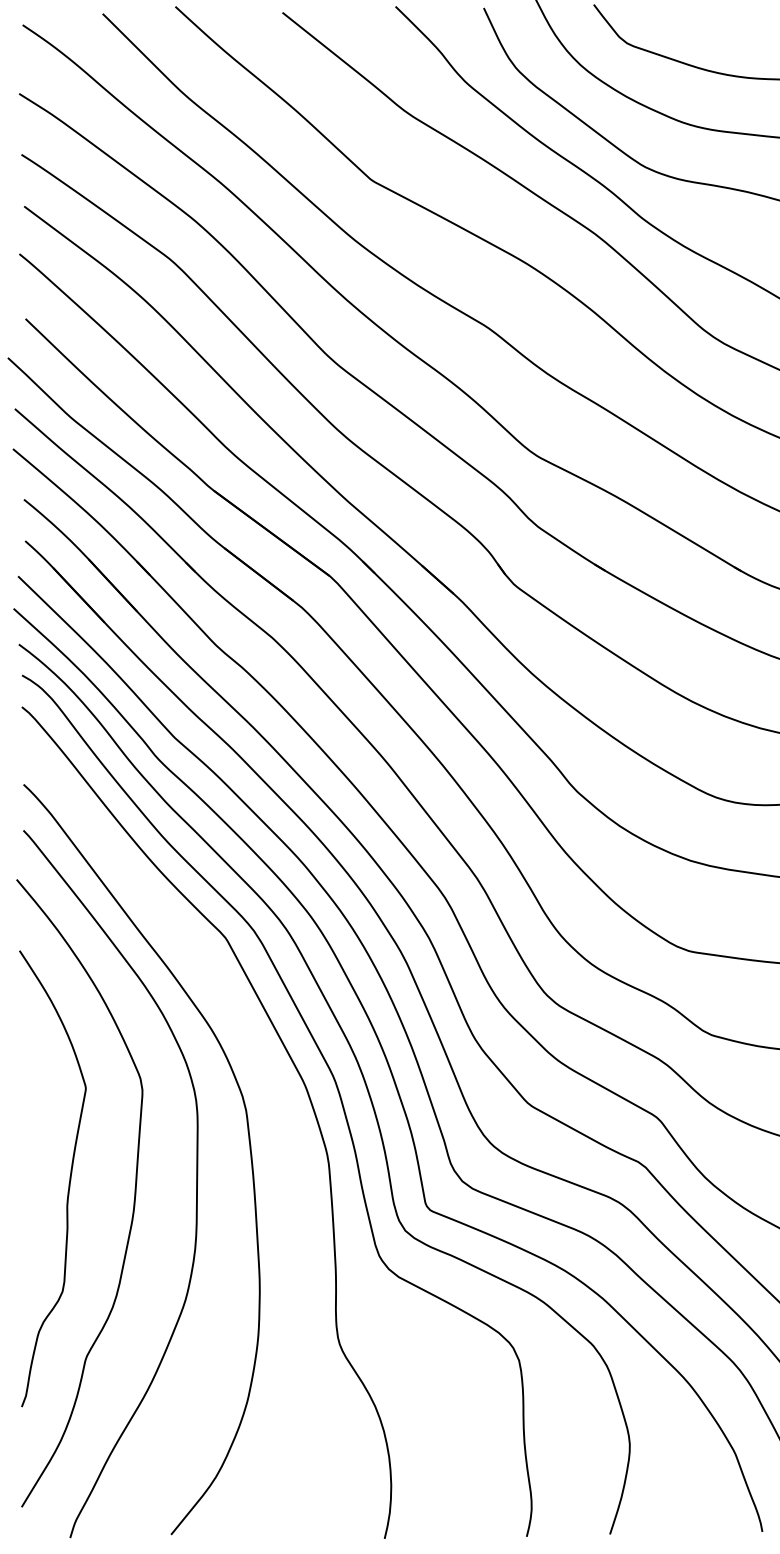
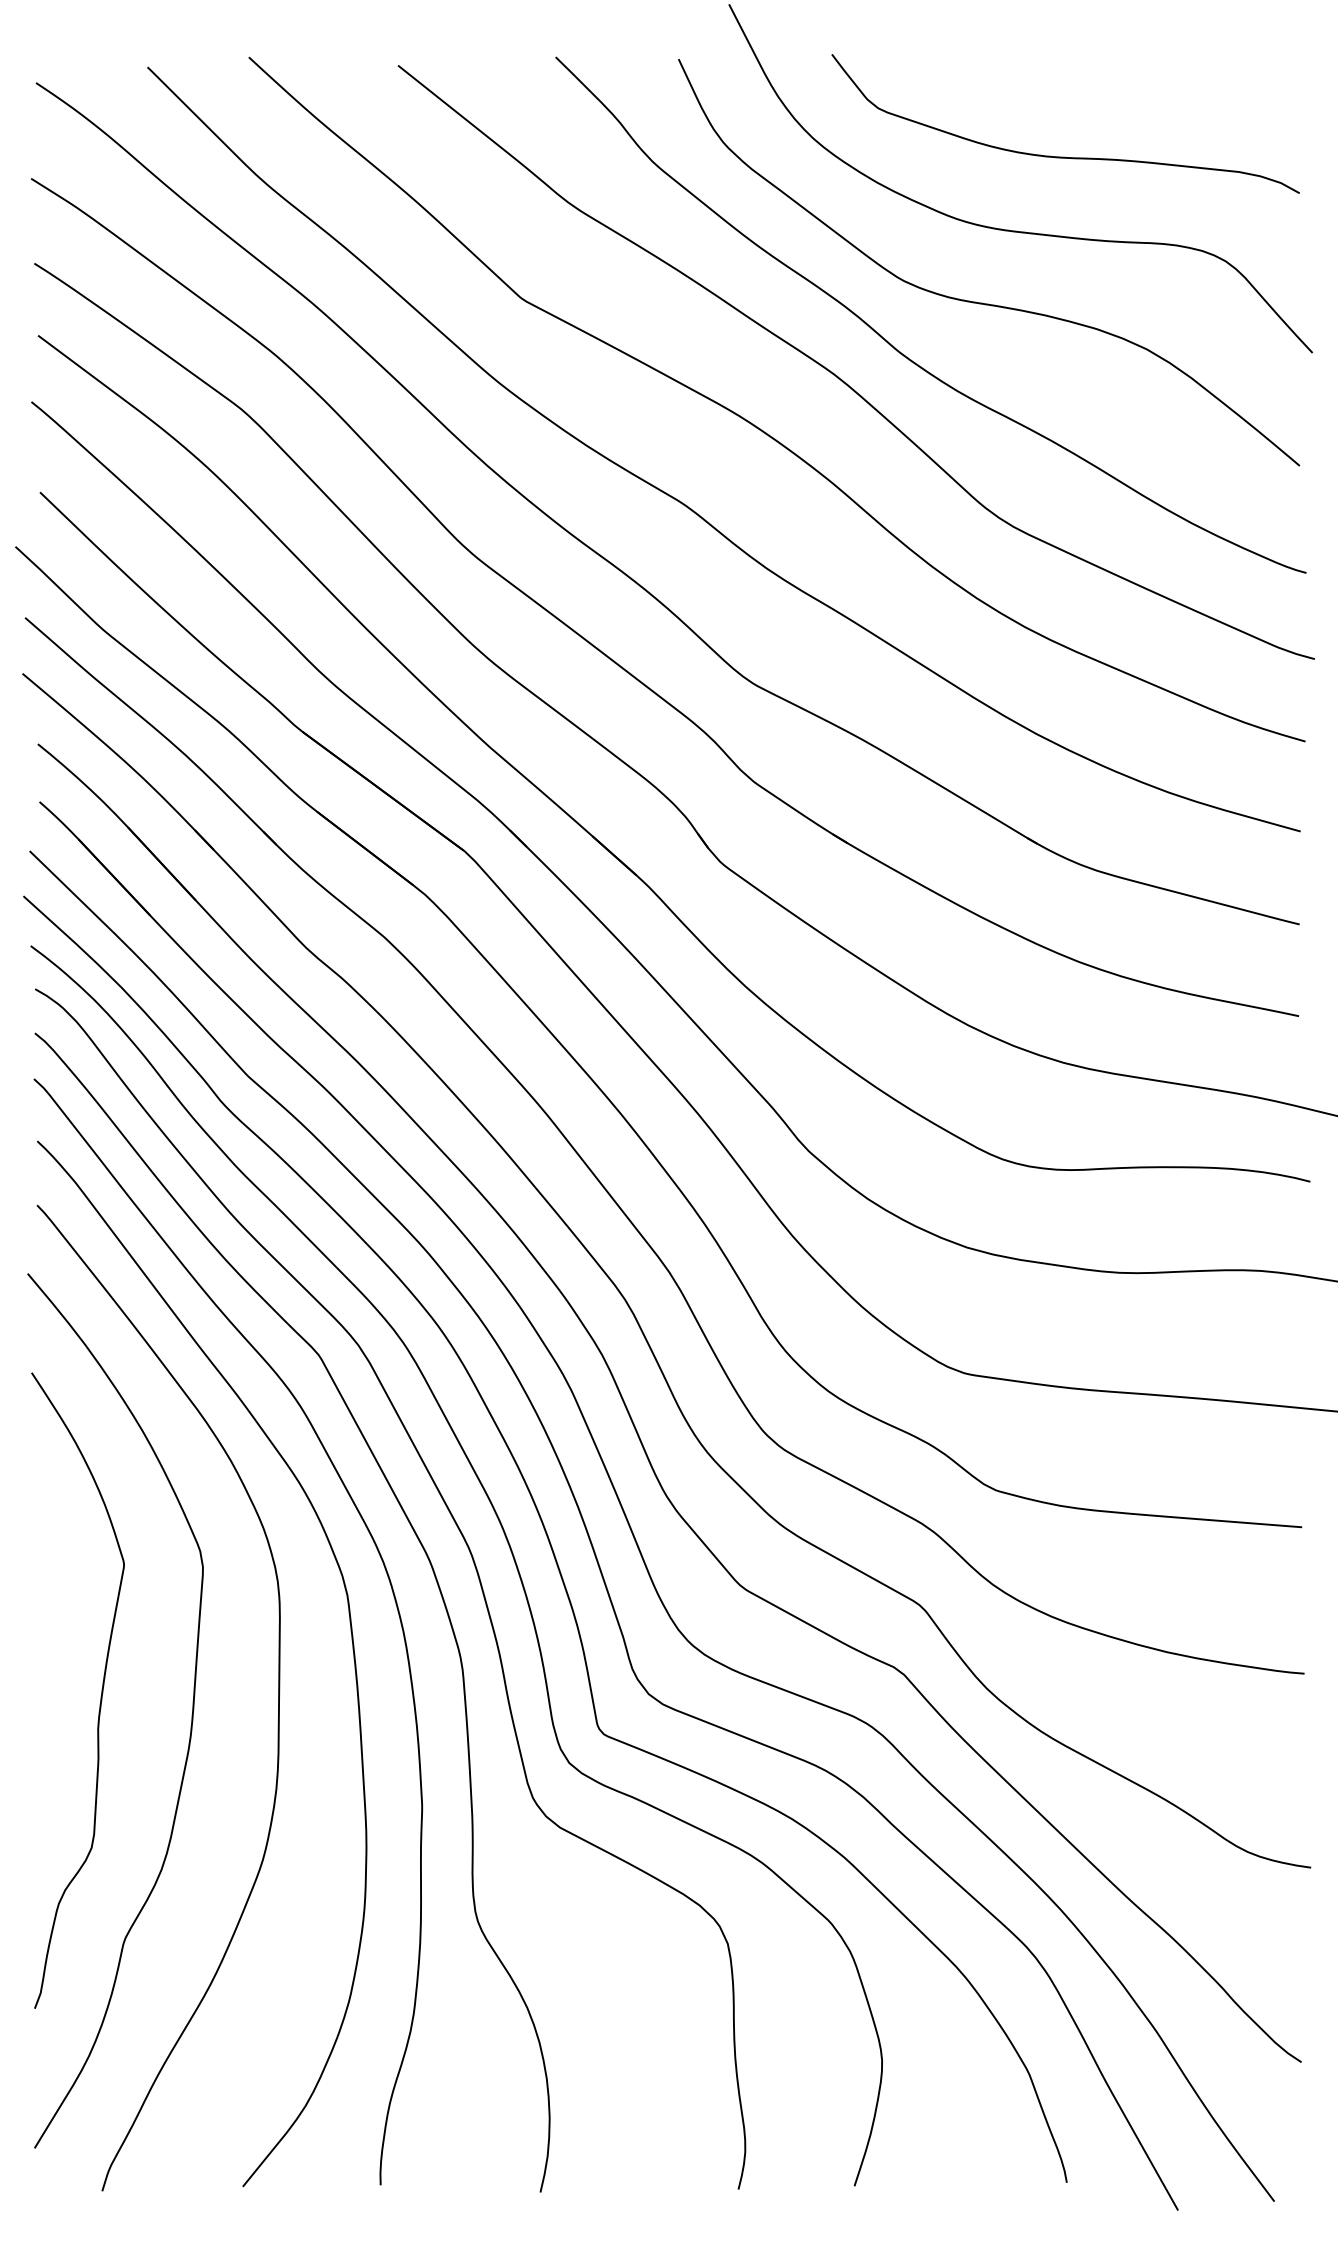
curve: (274, 1097) -> (387, 1577), added

